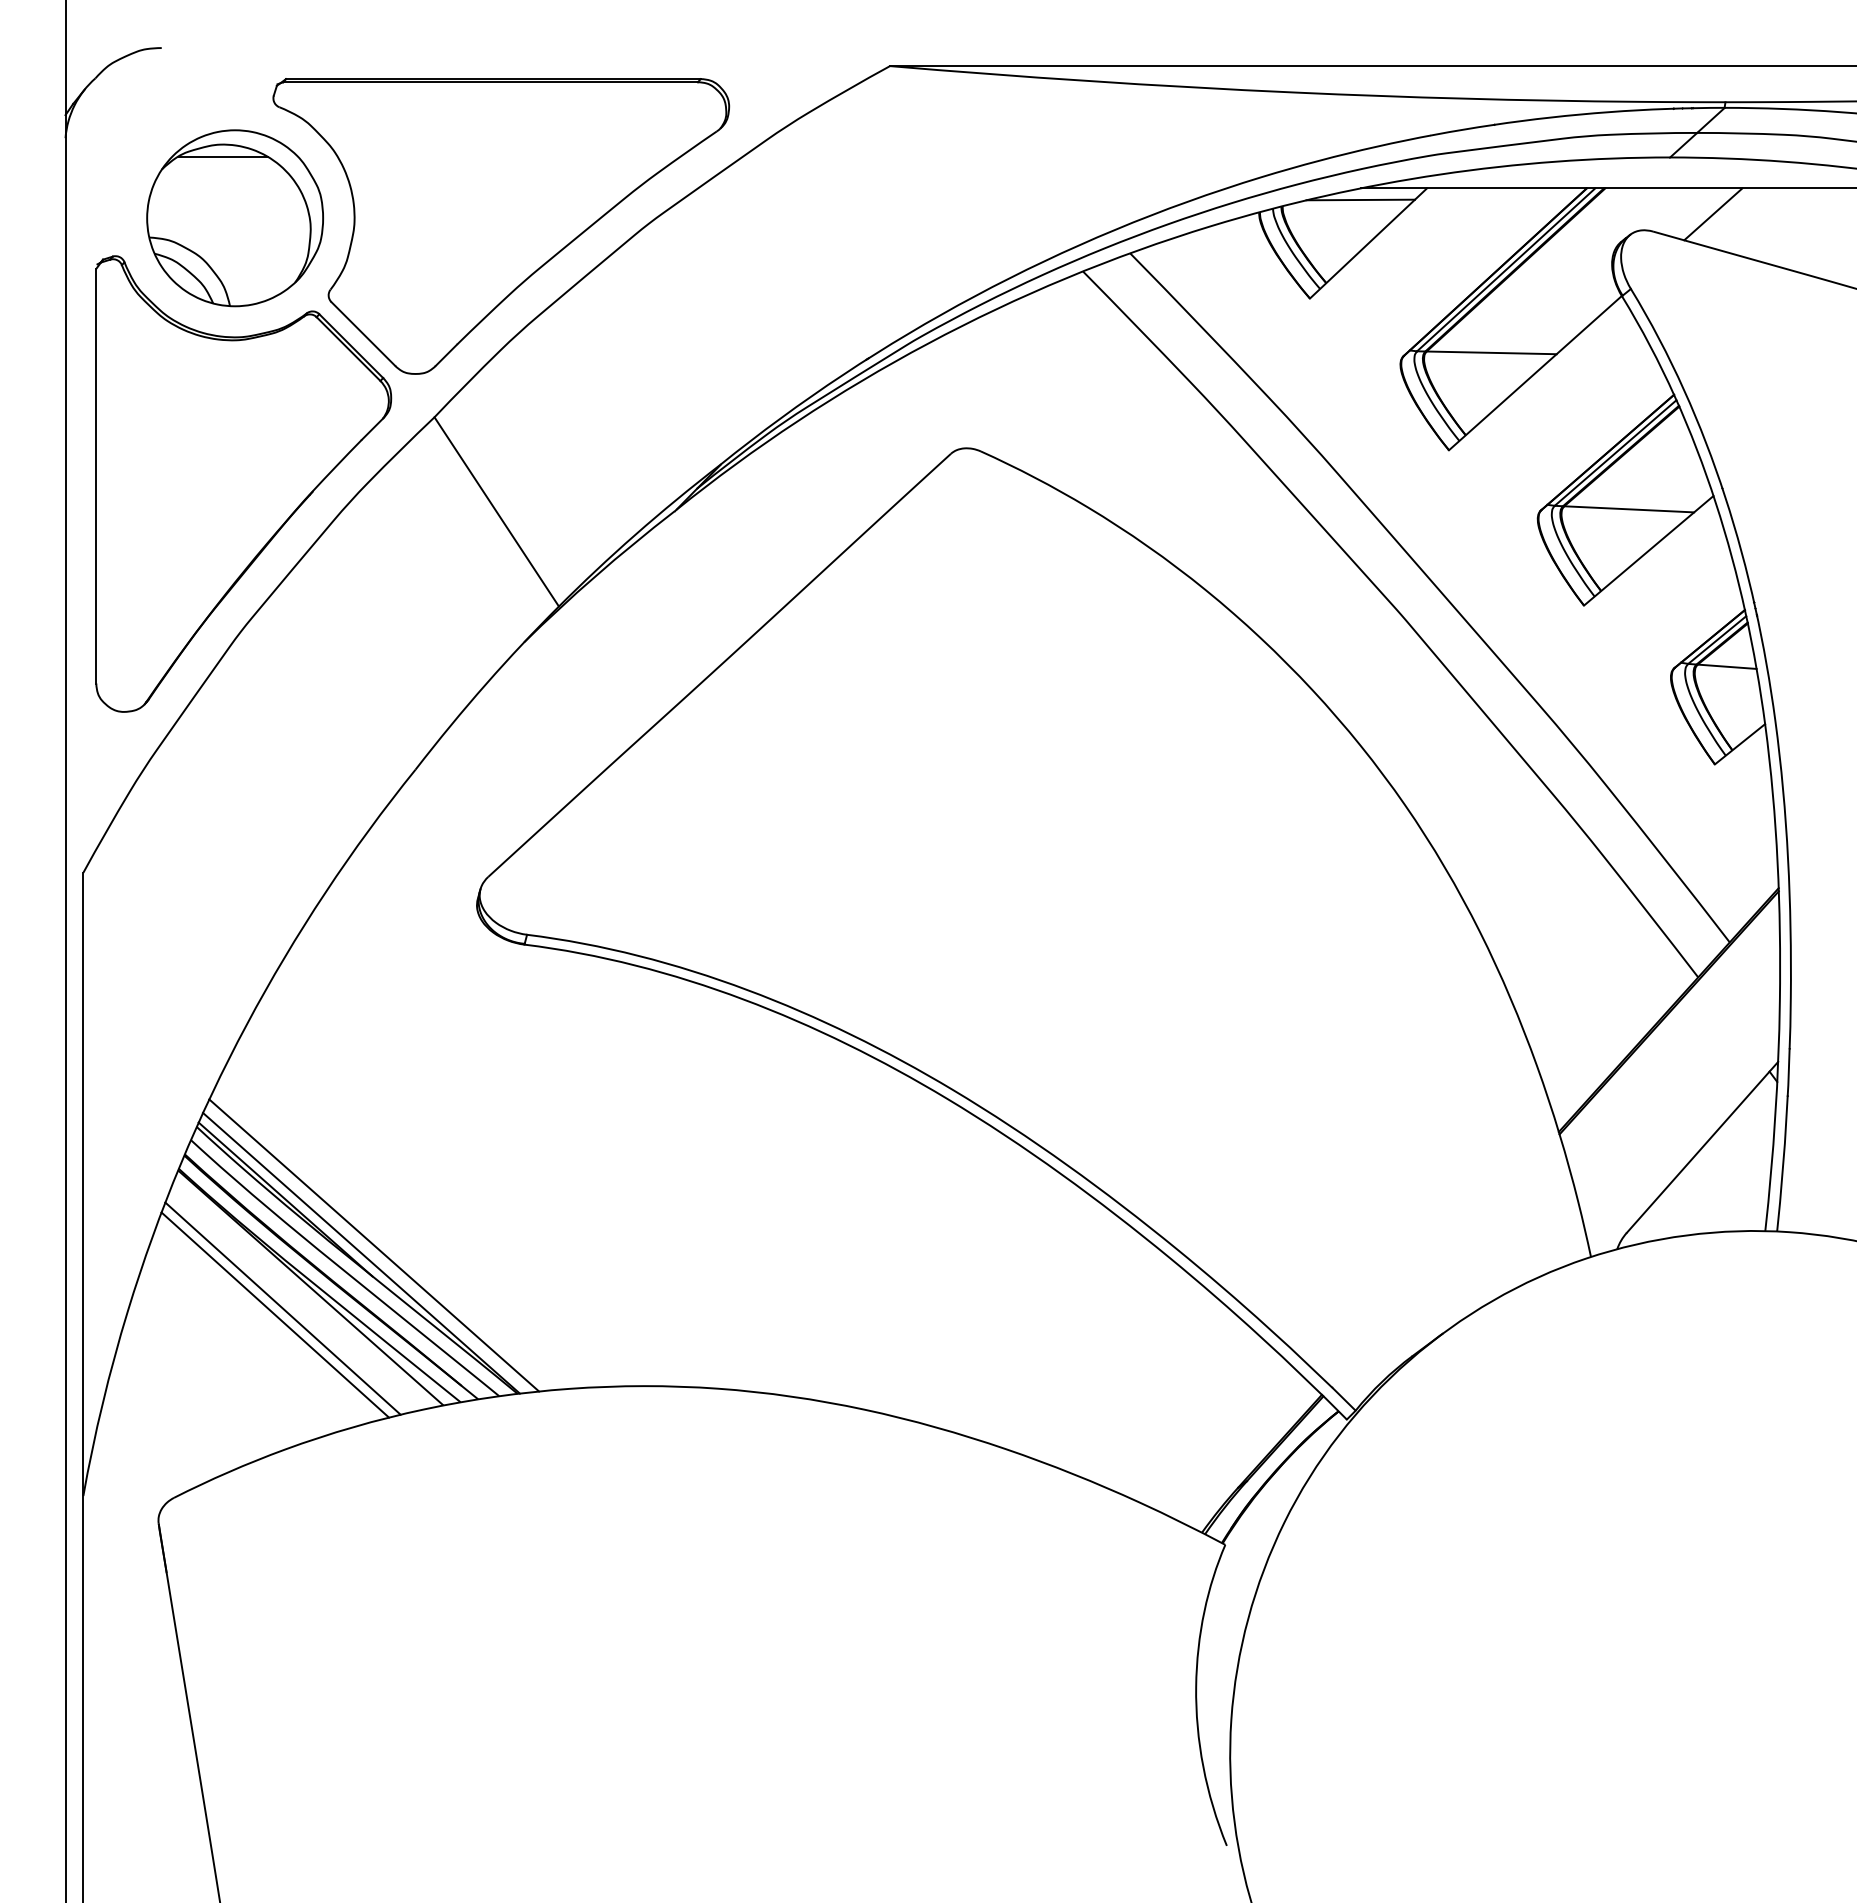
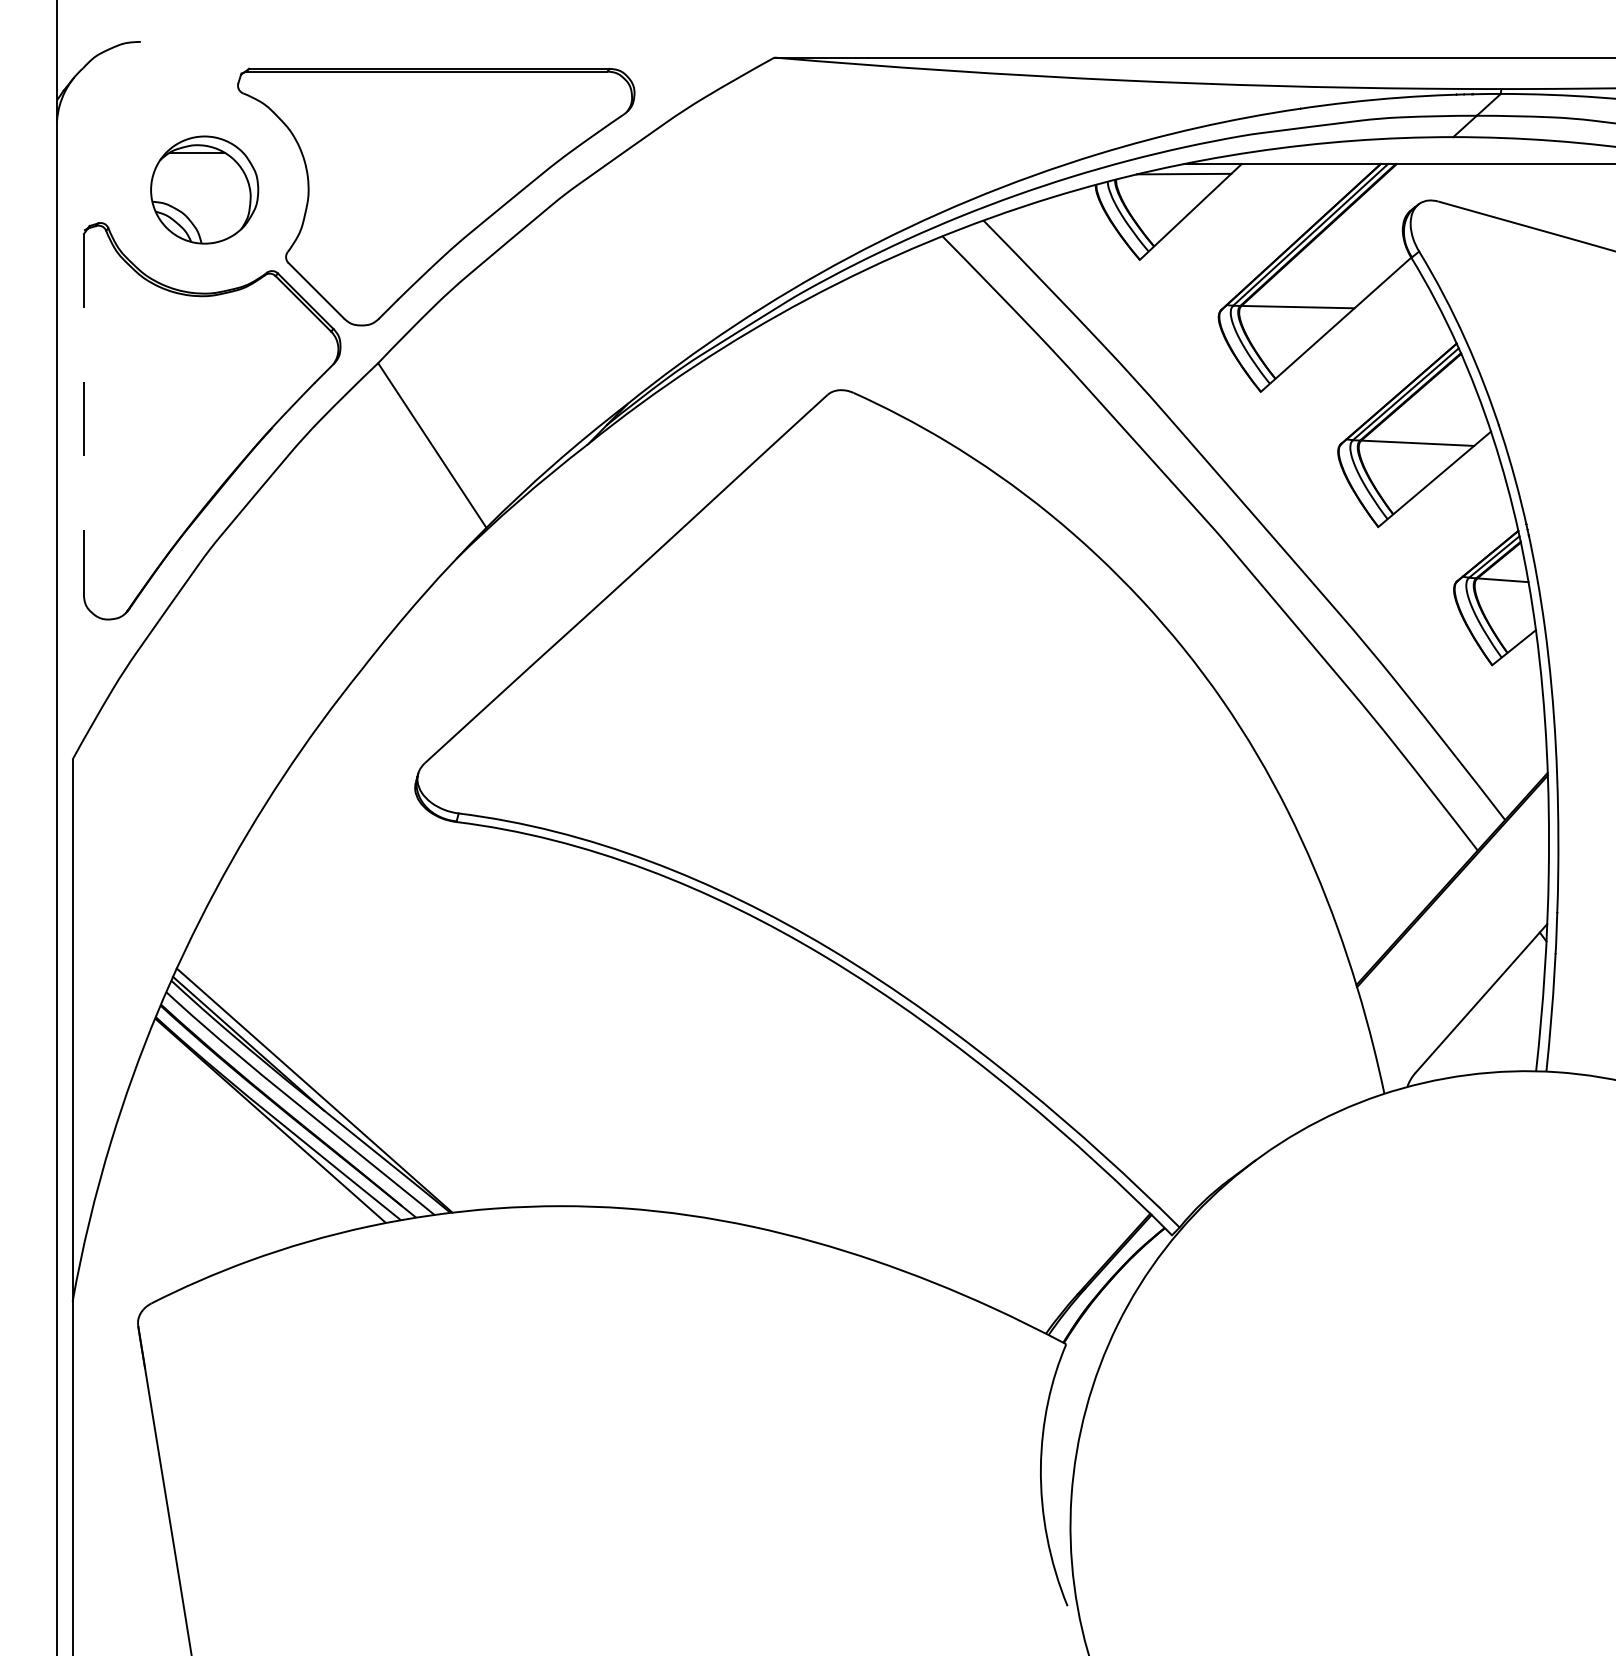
line: (1713, 214) -> (1491, 186), removed
part: (234, 218) -> (204, 190), size x0.7
line: (96, 476) -> (84, 414), solid -> dashed
line: (374, 1245) -> (325, 1083), removed
line: (282, 1308) -> (245, 1138), removed
line: (275, 1314) -> (239, 1143), removed

